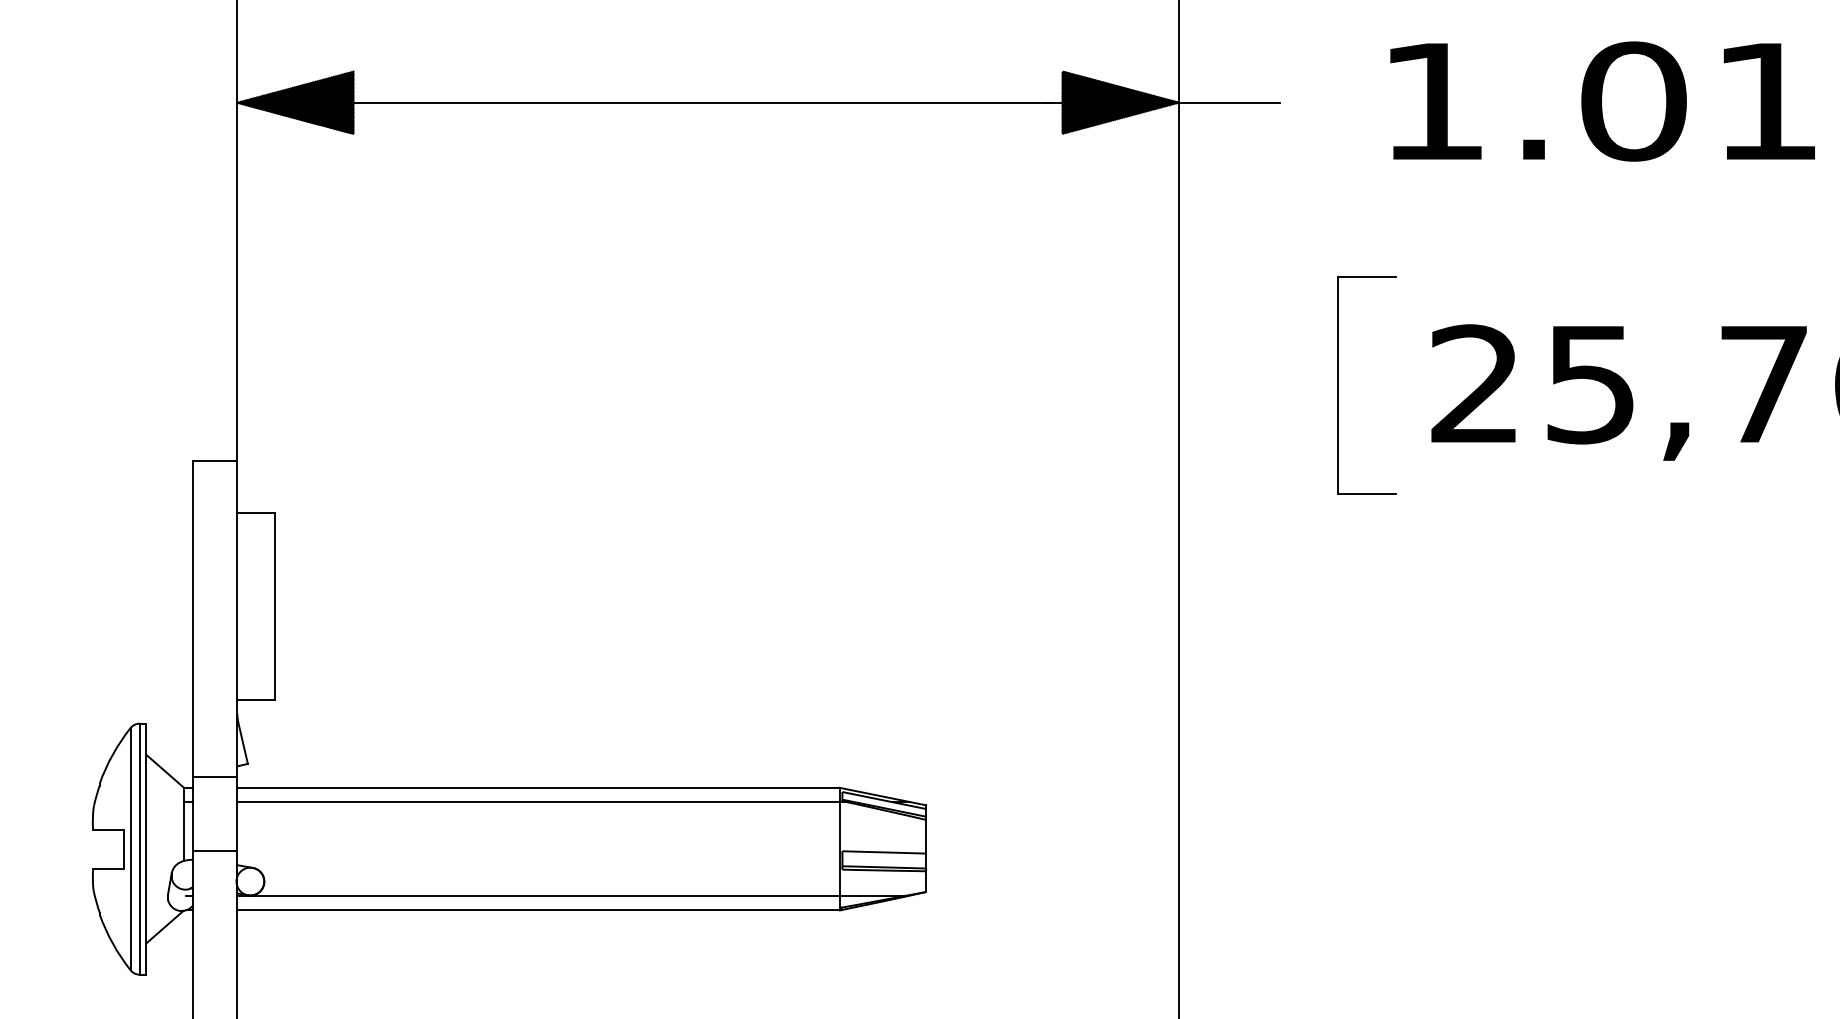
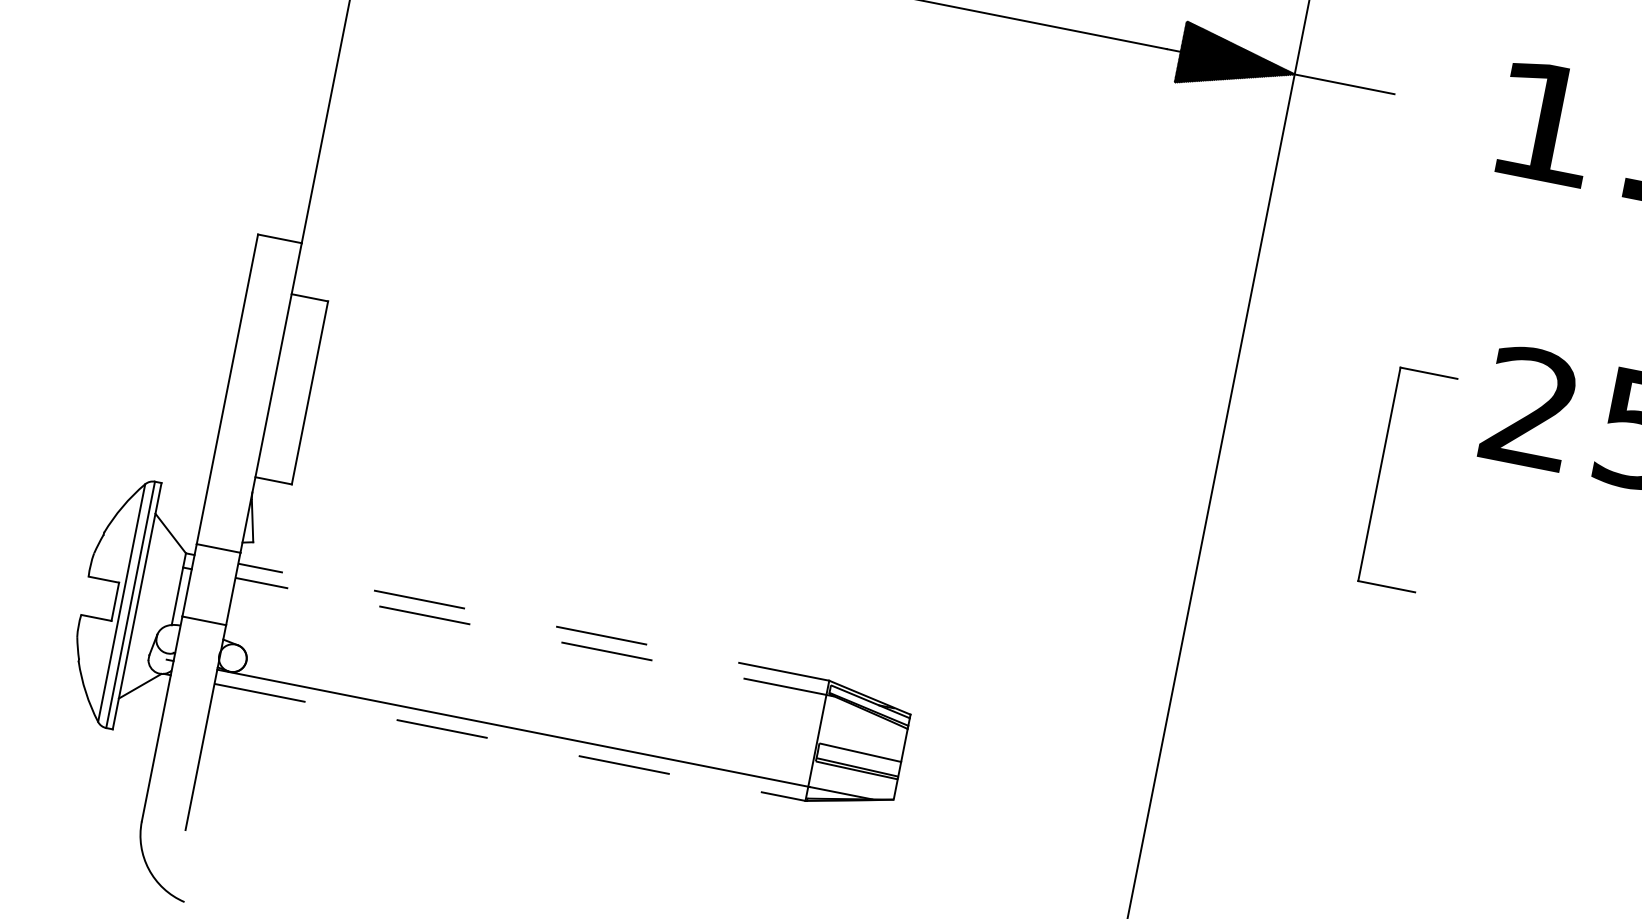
part: (1338, 385) -> (1379, 474), moved
line: (538, 787) -> (533, 621), solid -> dashed
line: (542, 802) -> (534, 637), solid -> dashed
line: (539, 910) -> (510, 742), solid -> dashed

